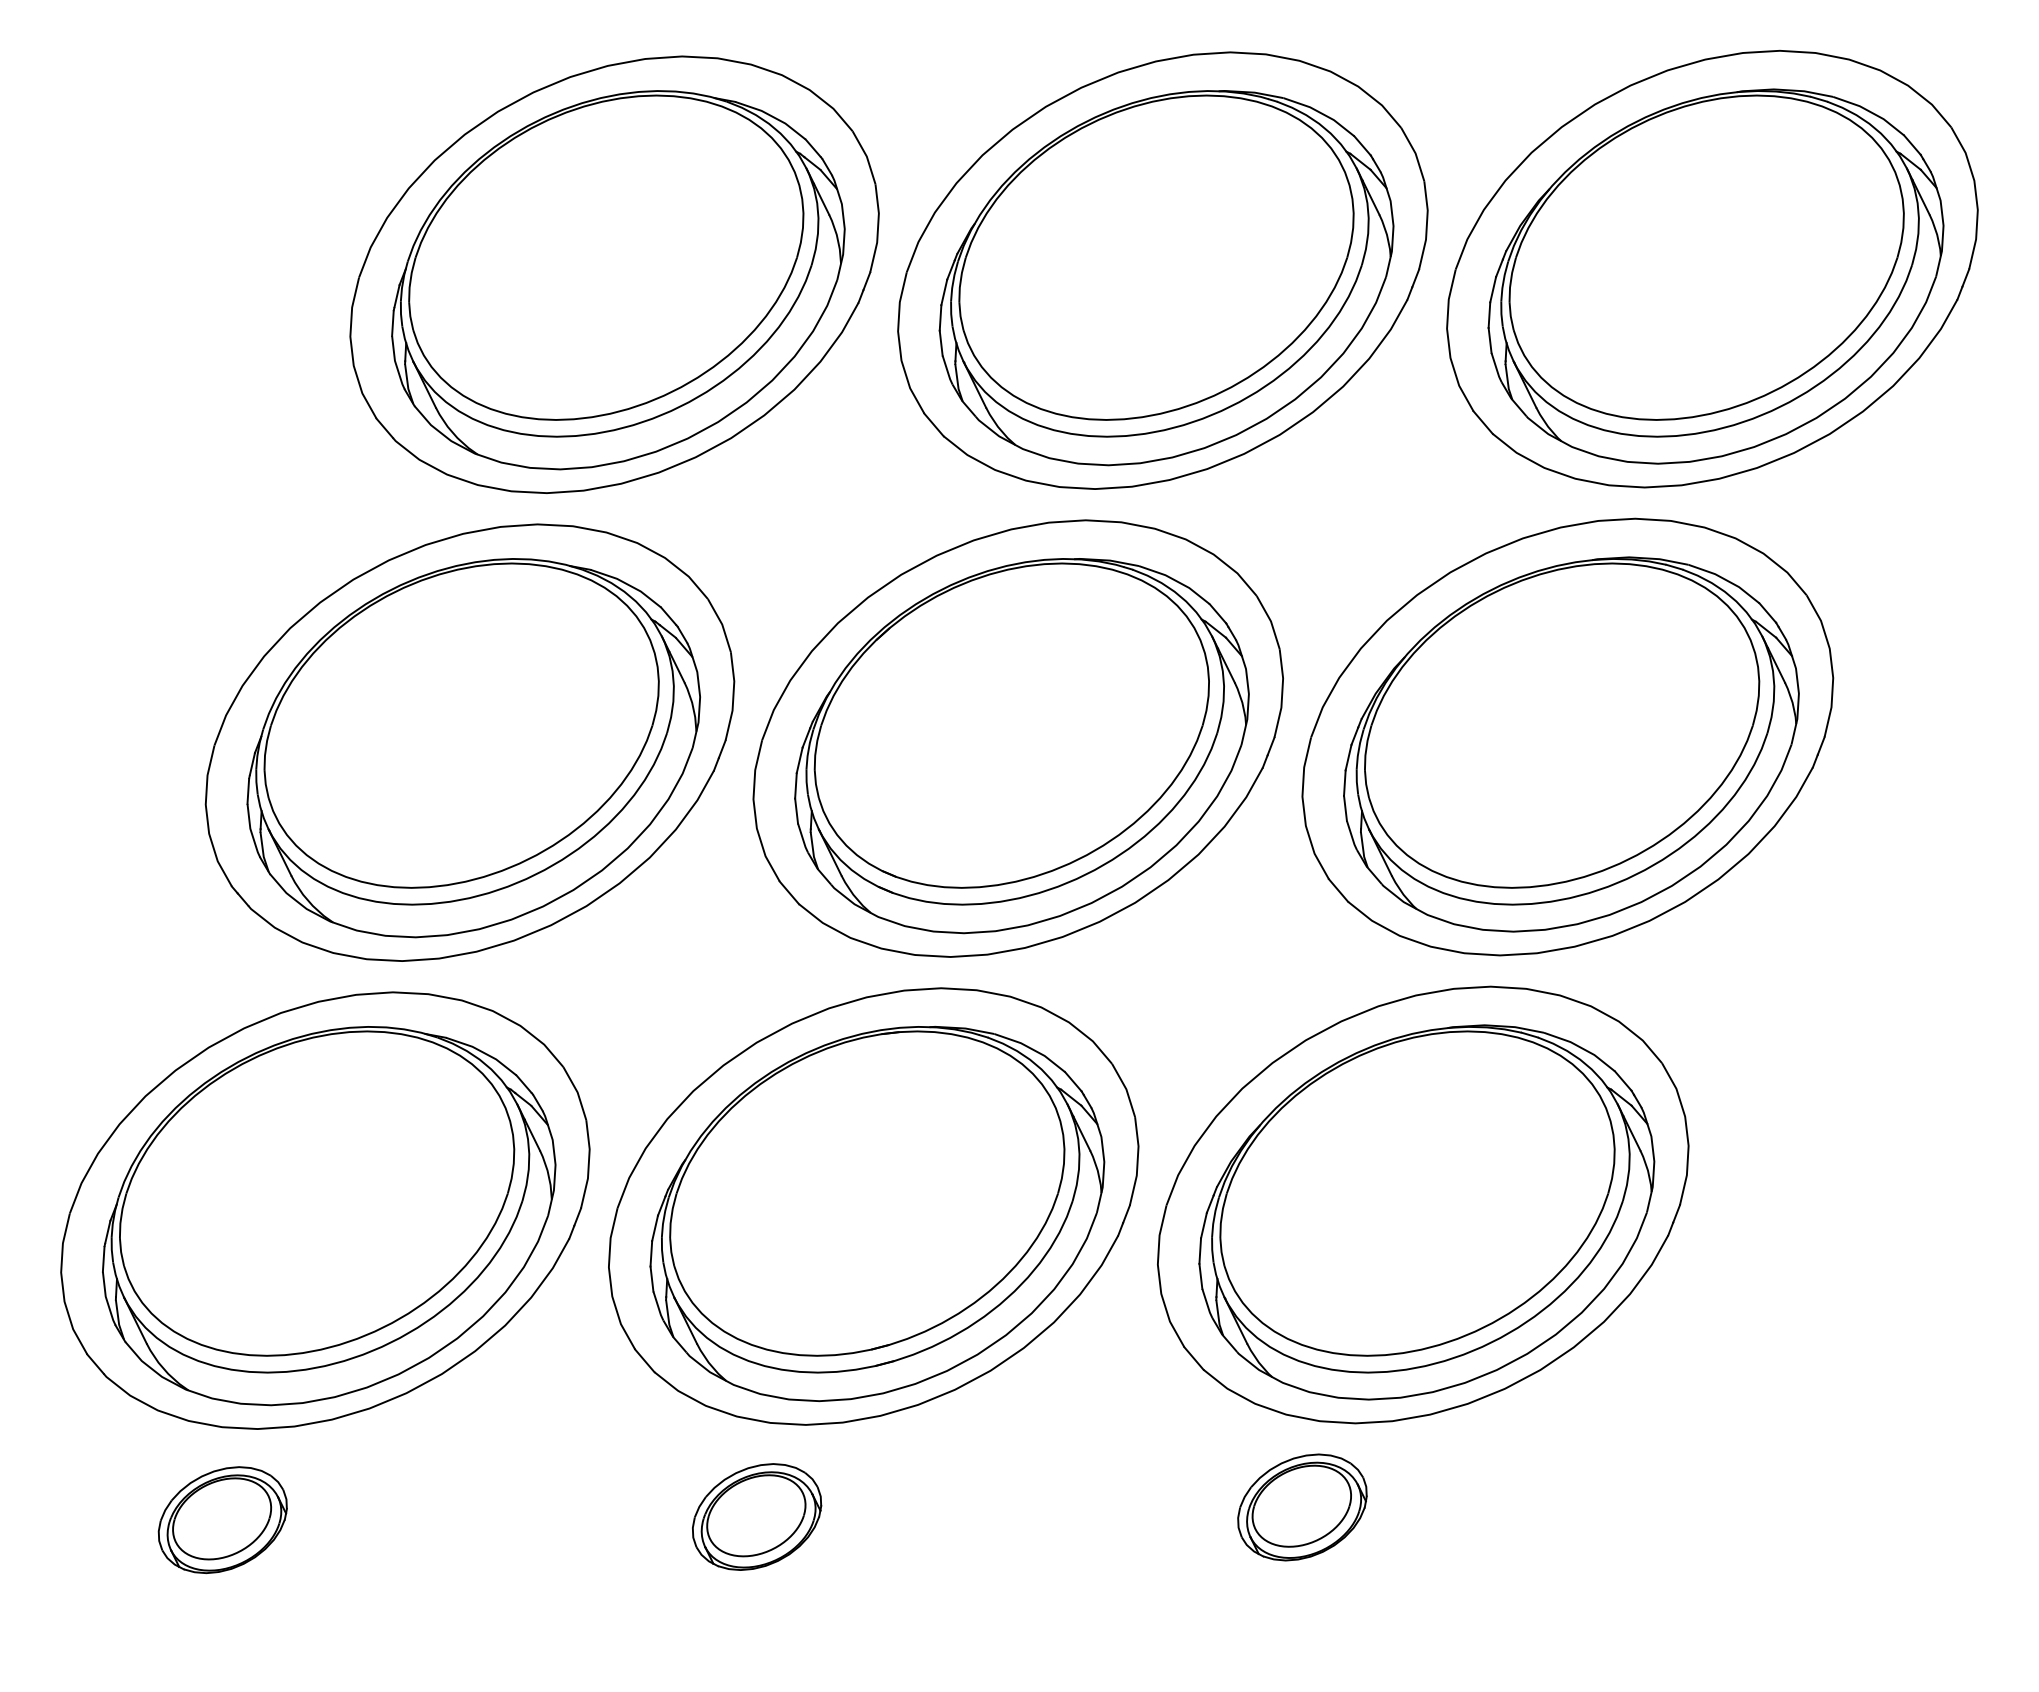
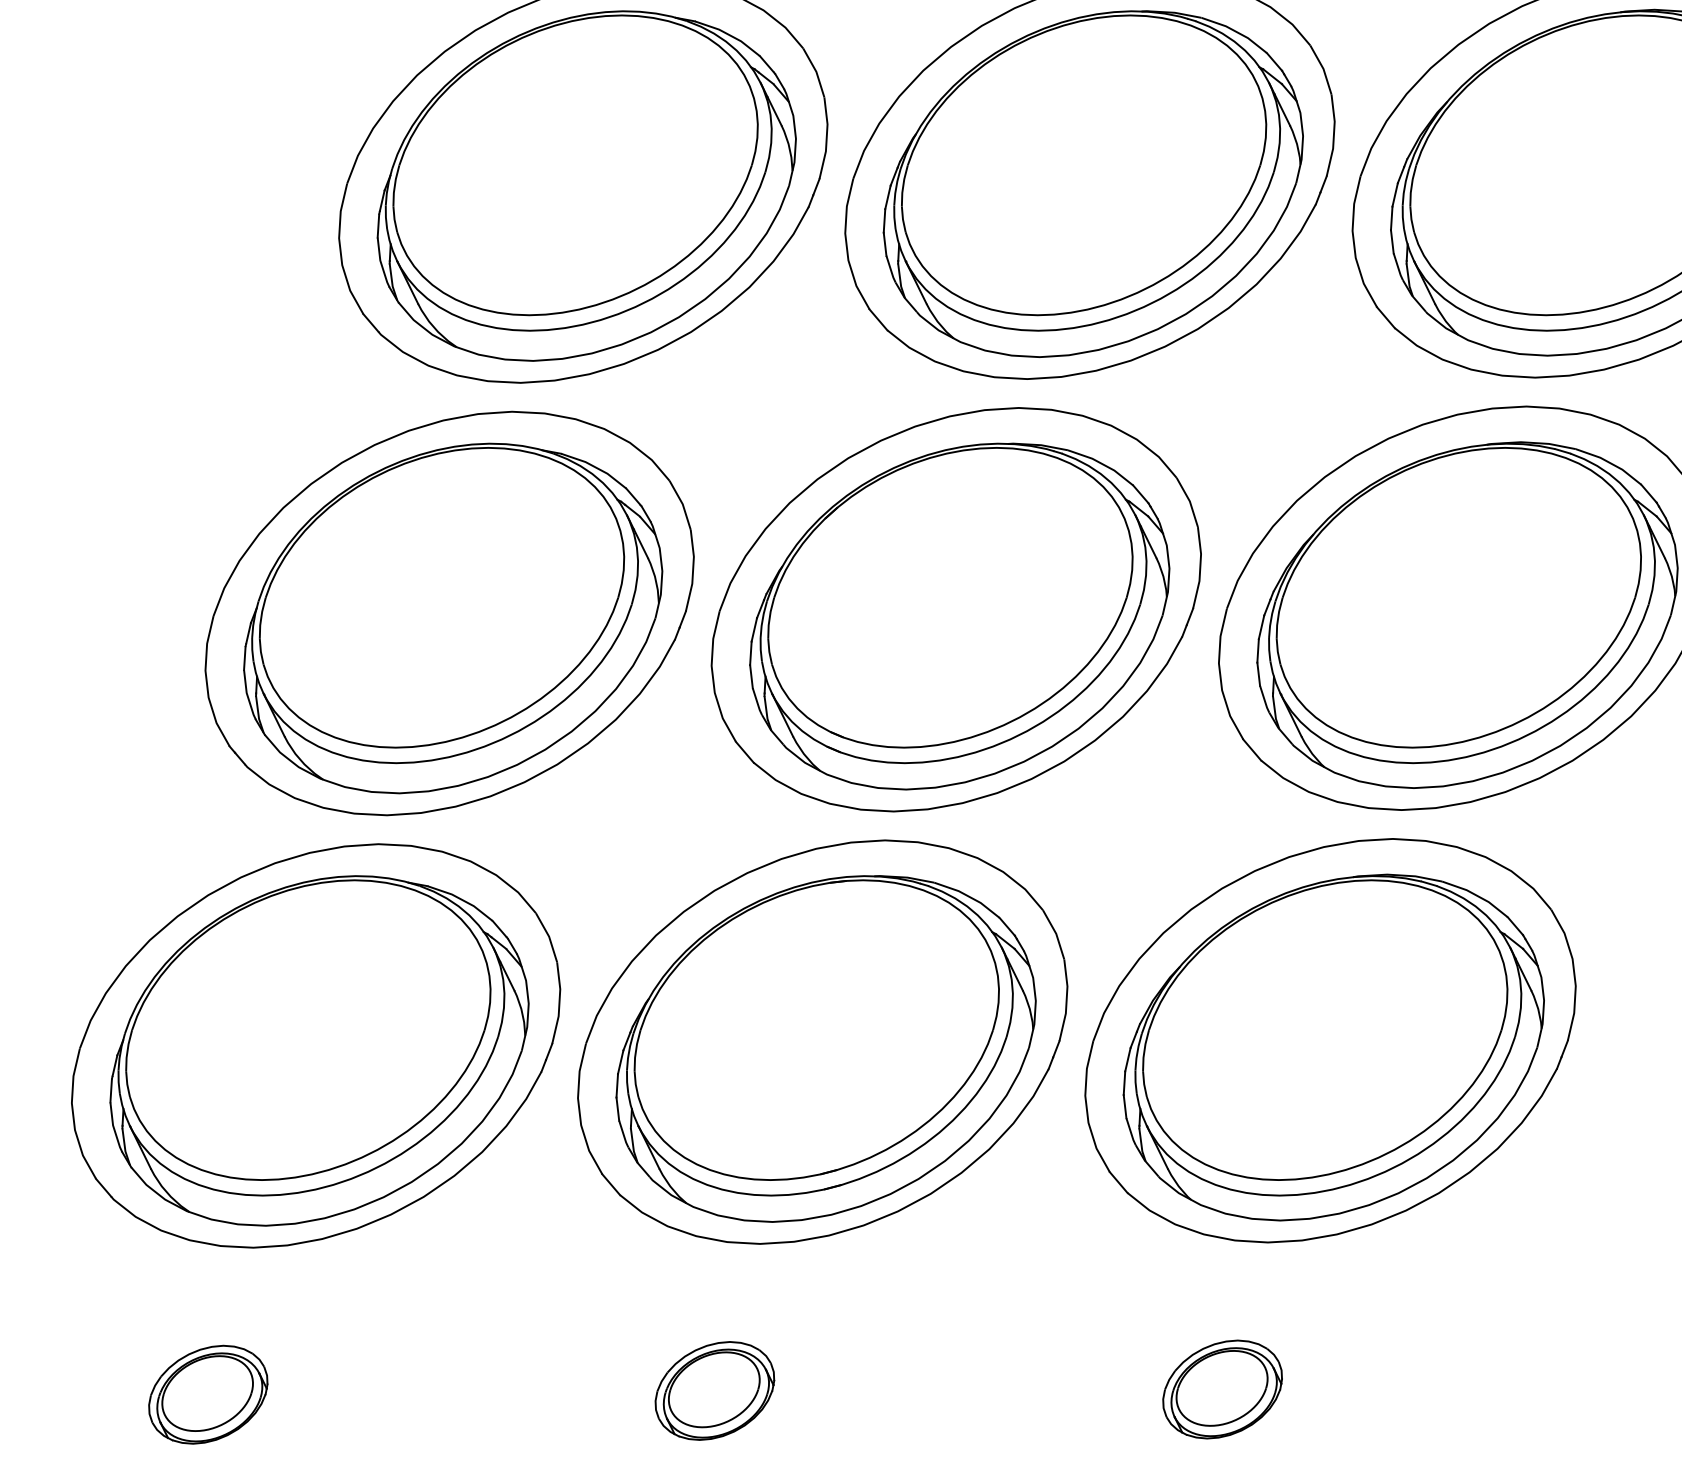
part: (1302, 1507) -> (1222, 1389), moved
part: (757, 1516) -> (715, 1390), moved
part: (222, 1520) -> (208, 1395), moved

